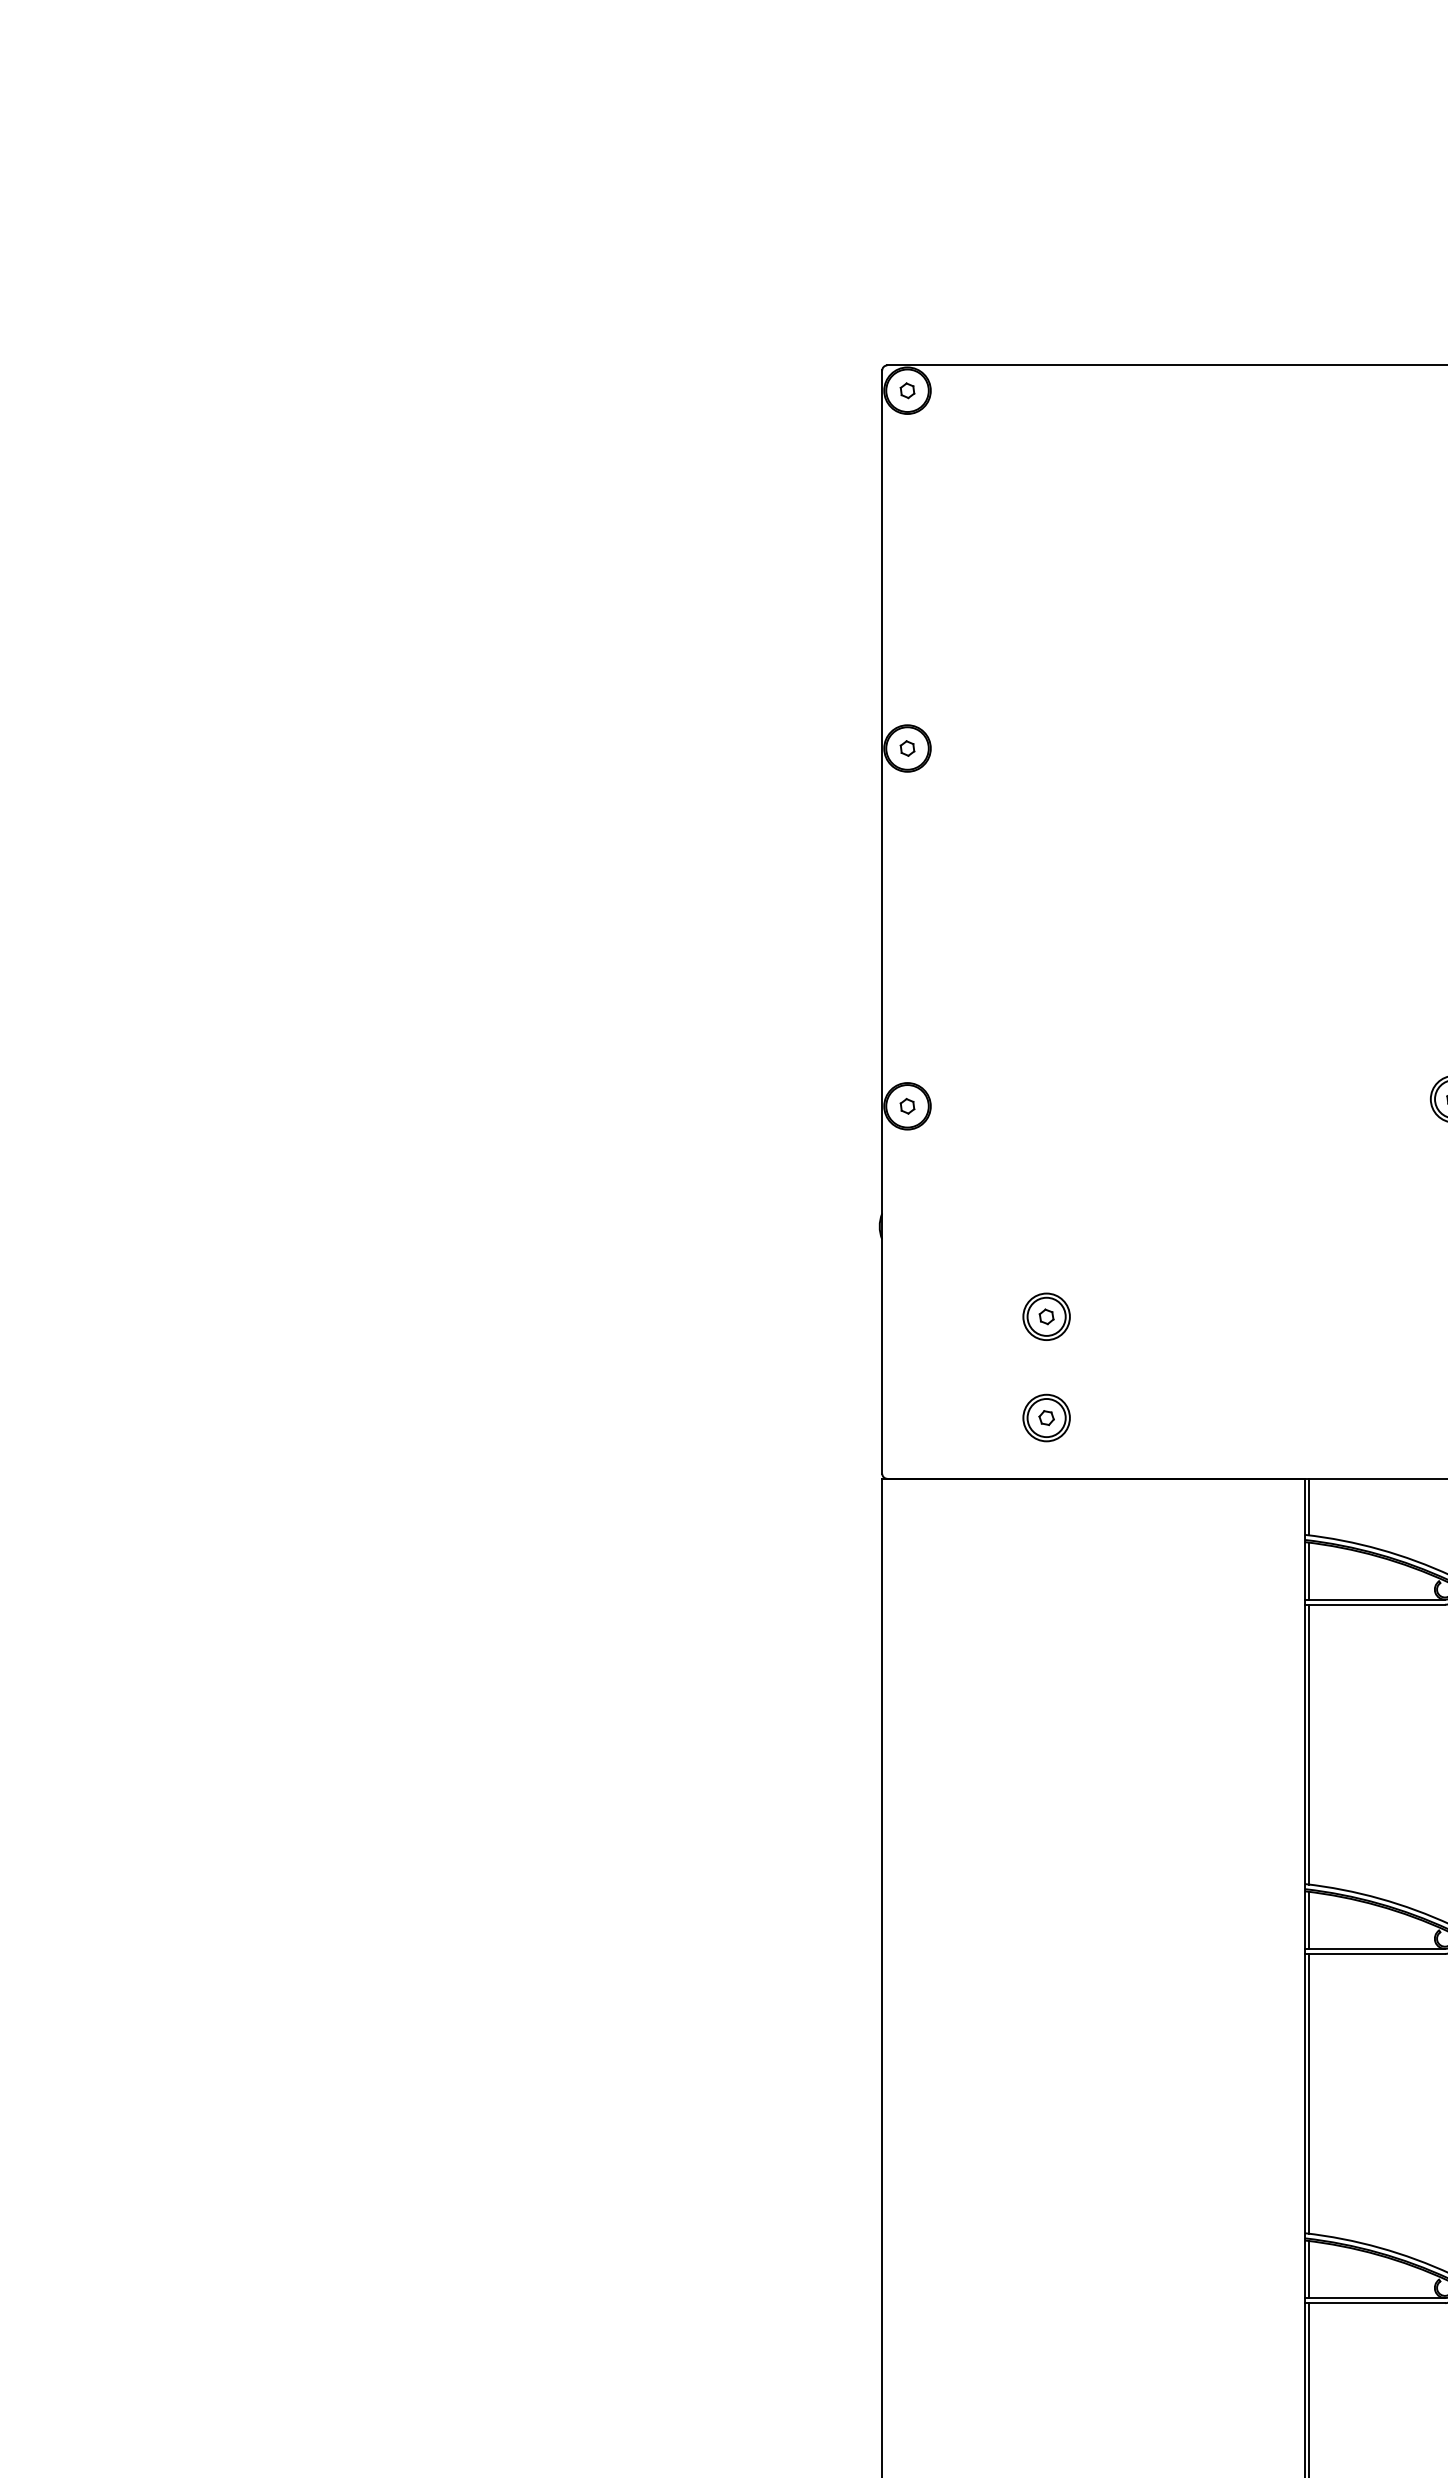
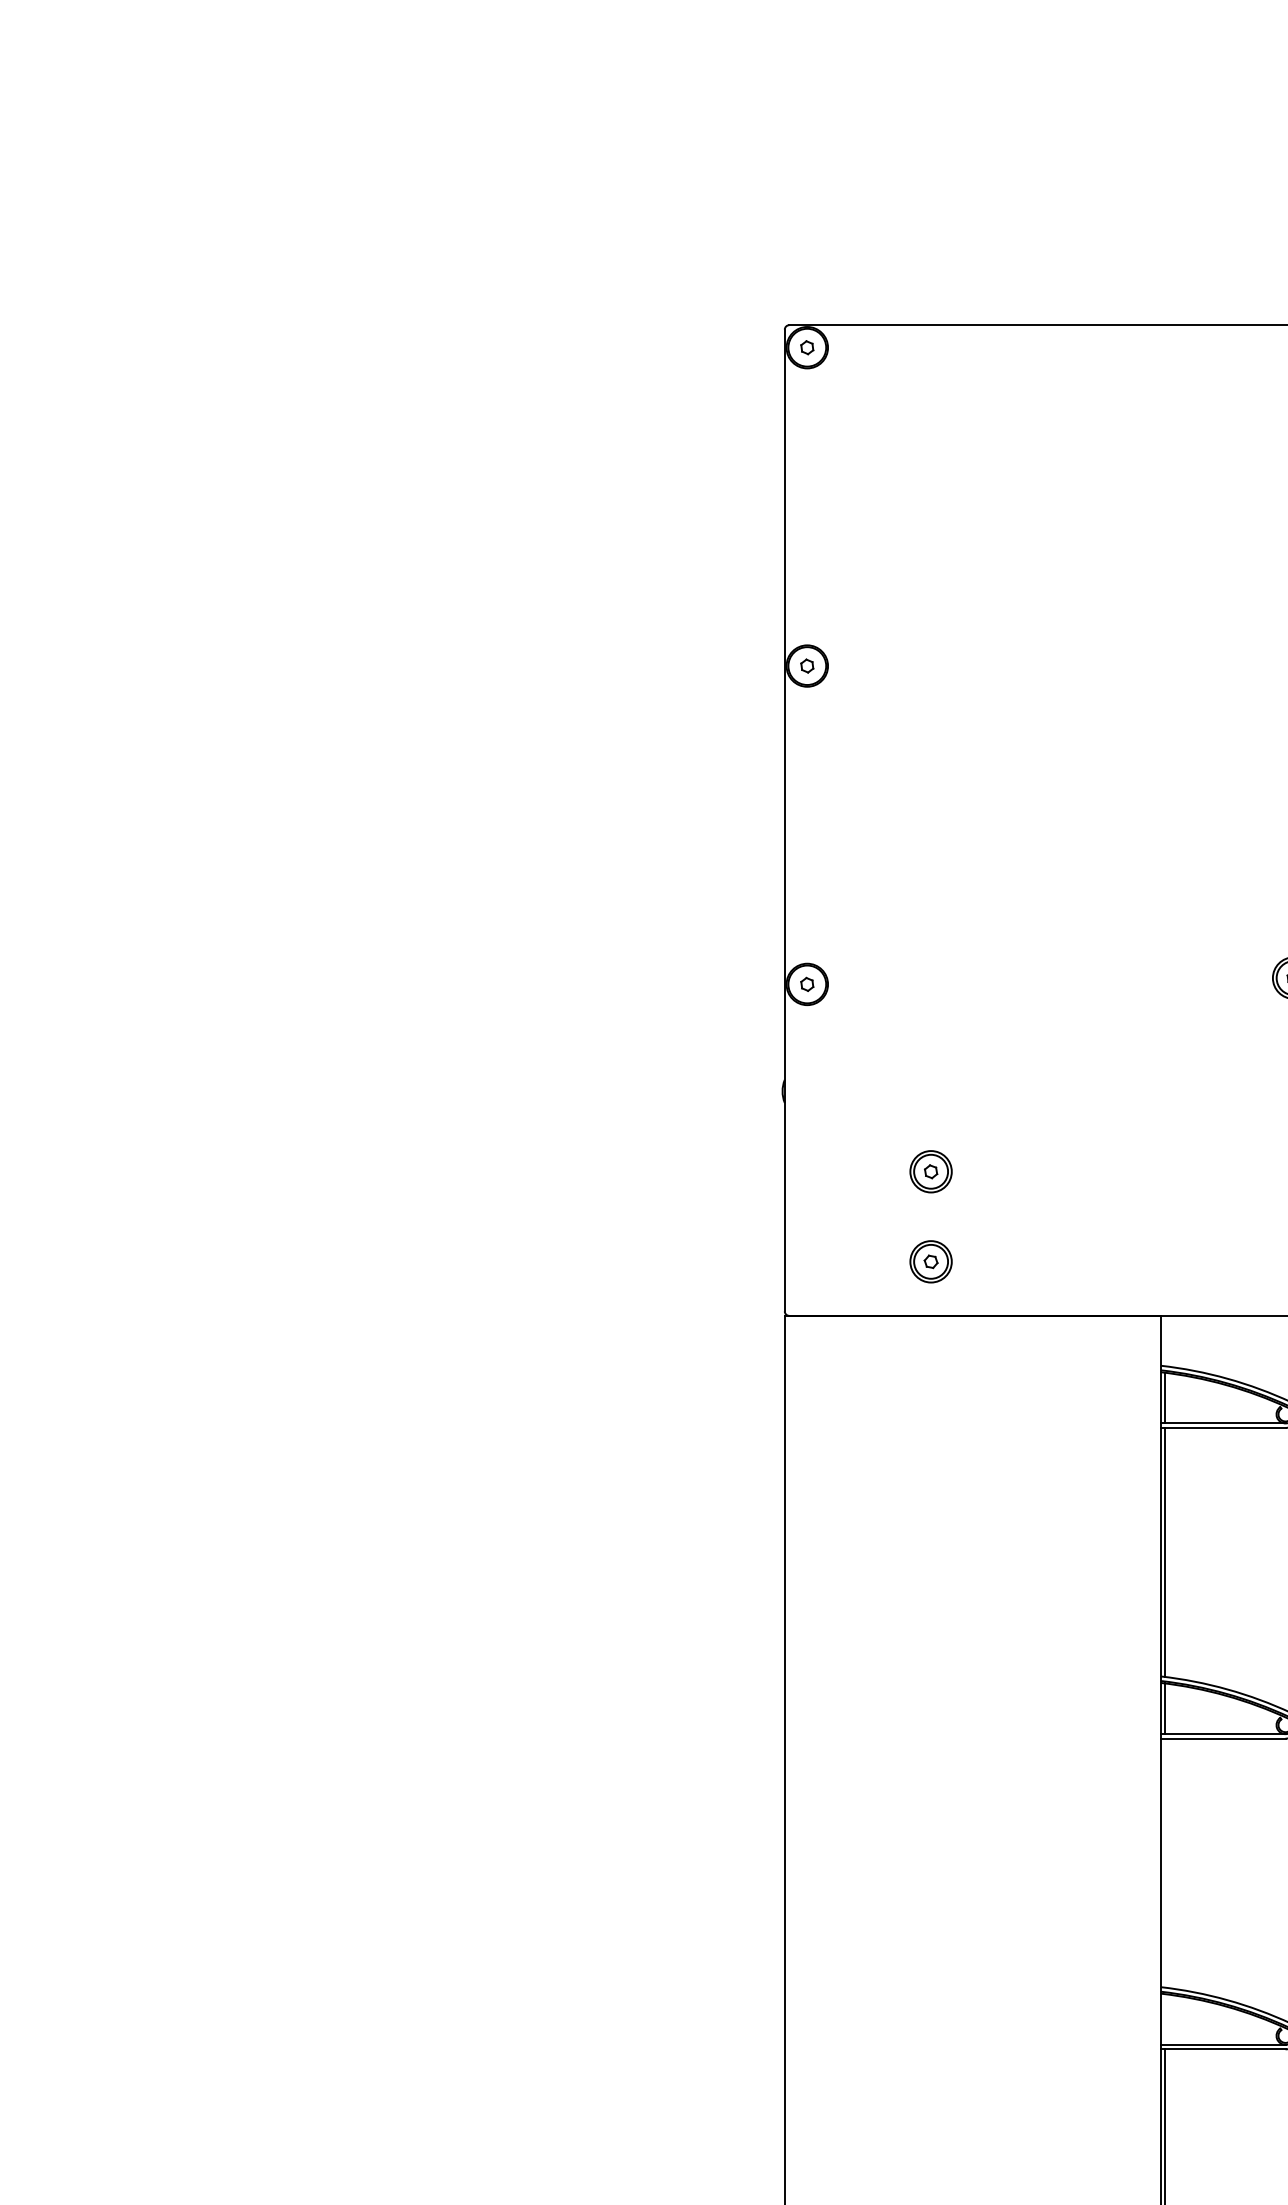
line: (1309, 1506) -> (1164, 1340), removed
line: (1309, 2093) -> (1164, 1862), removed
line: (1309, 2269) -> (1164, 2019), removed

